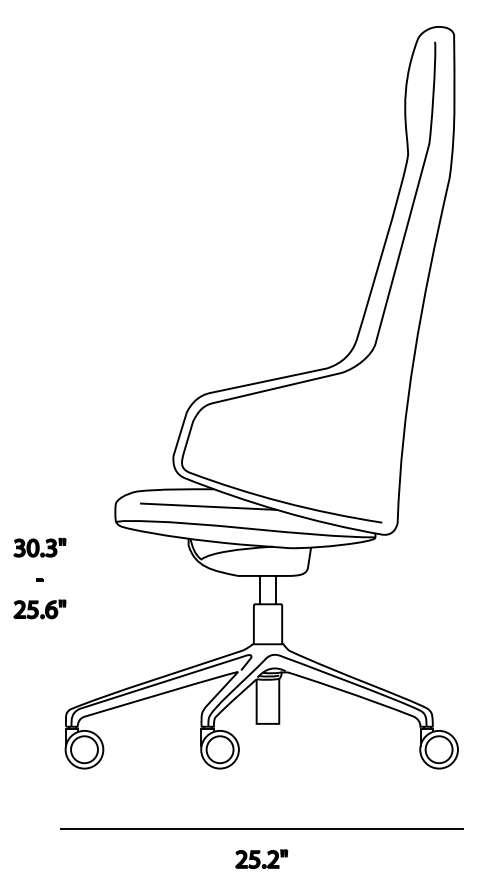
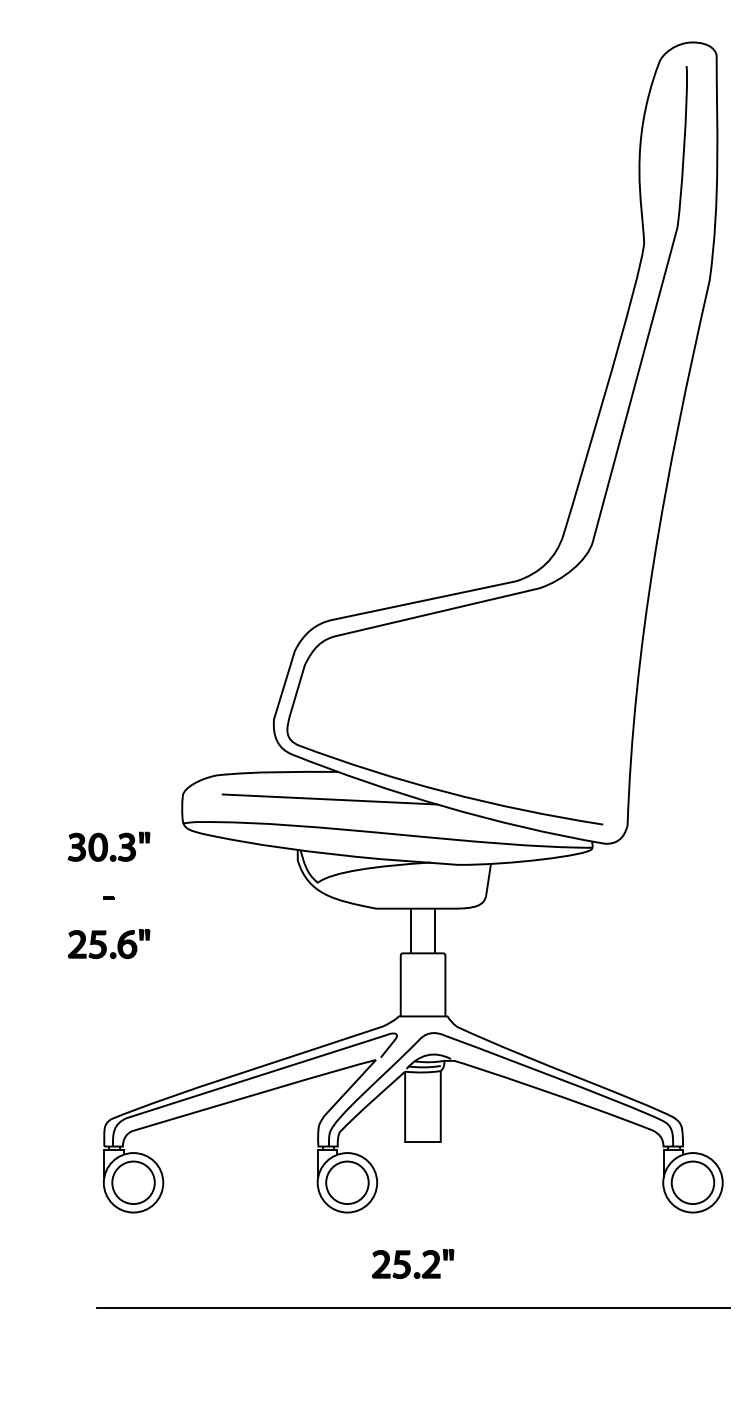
part: (39, 578) -> (108, 895), moved
part: (261, 858) -> (412, 1262), moved

